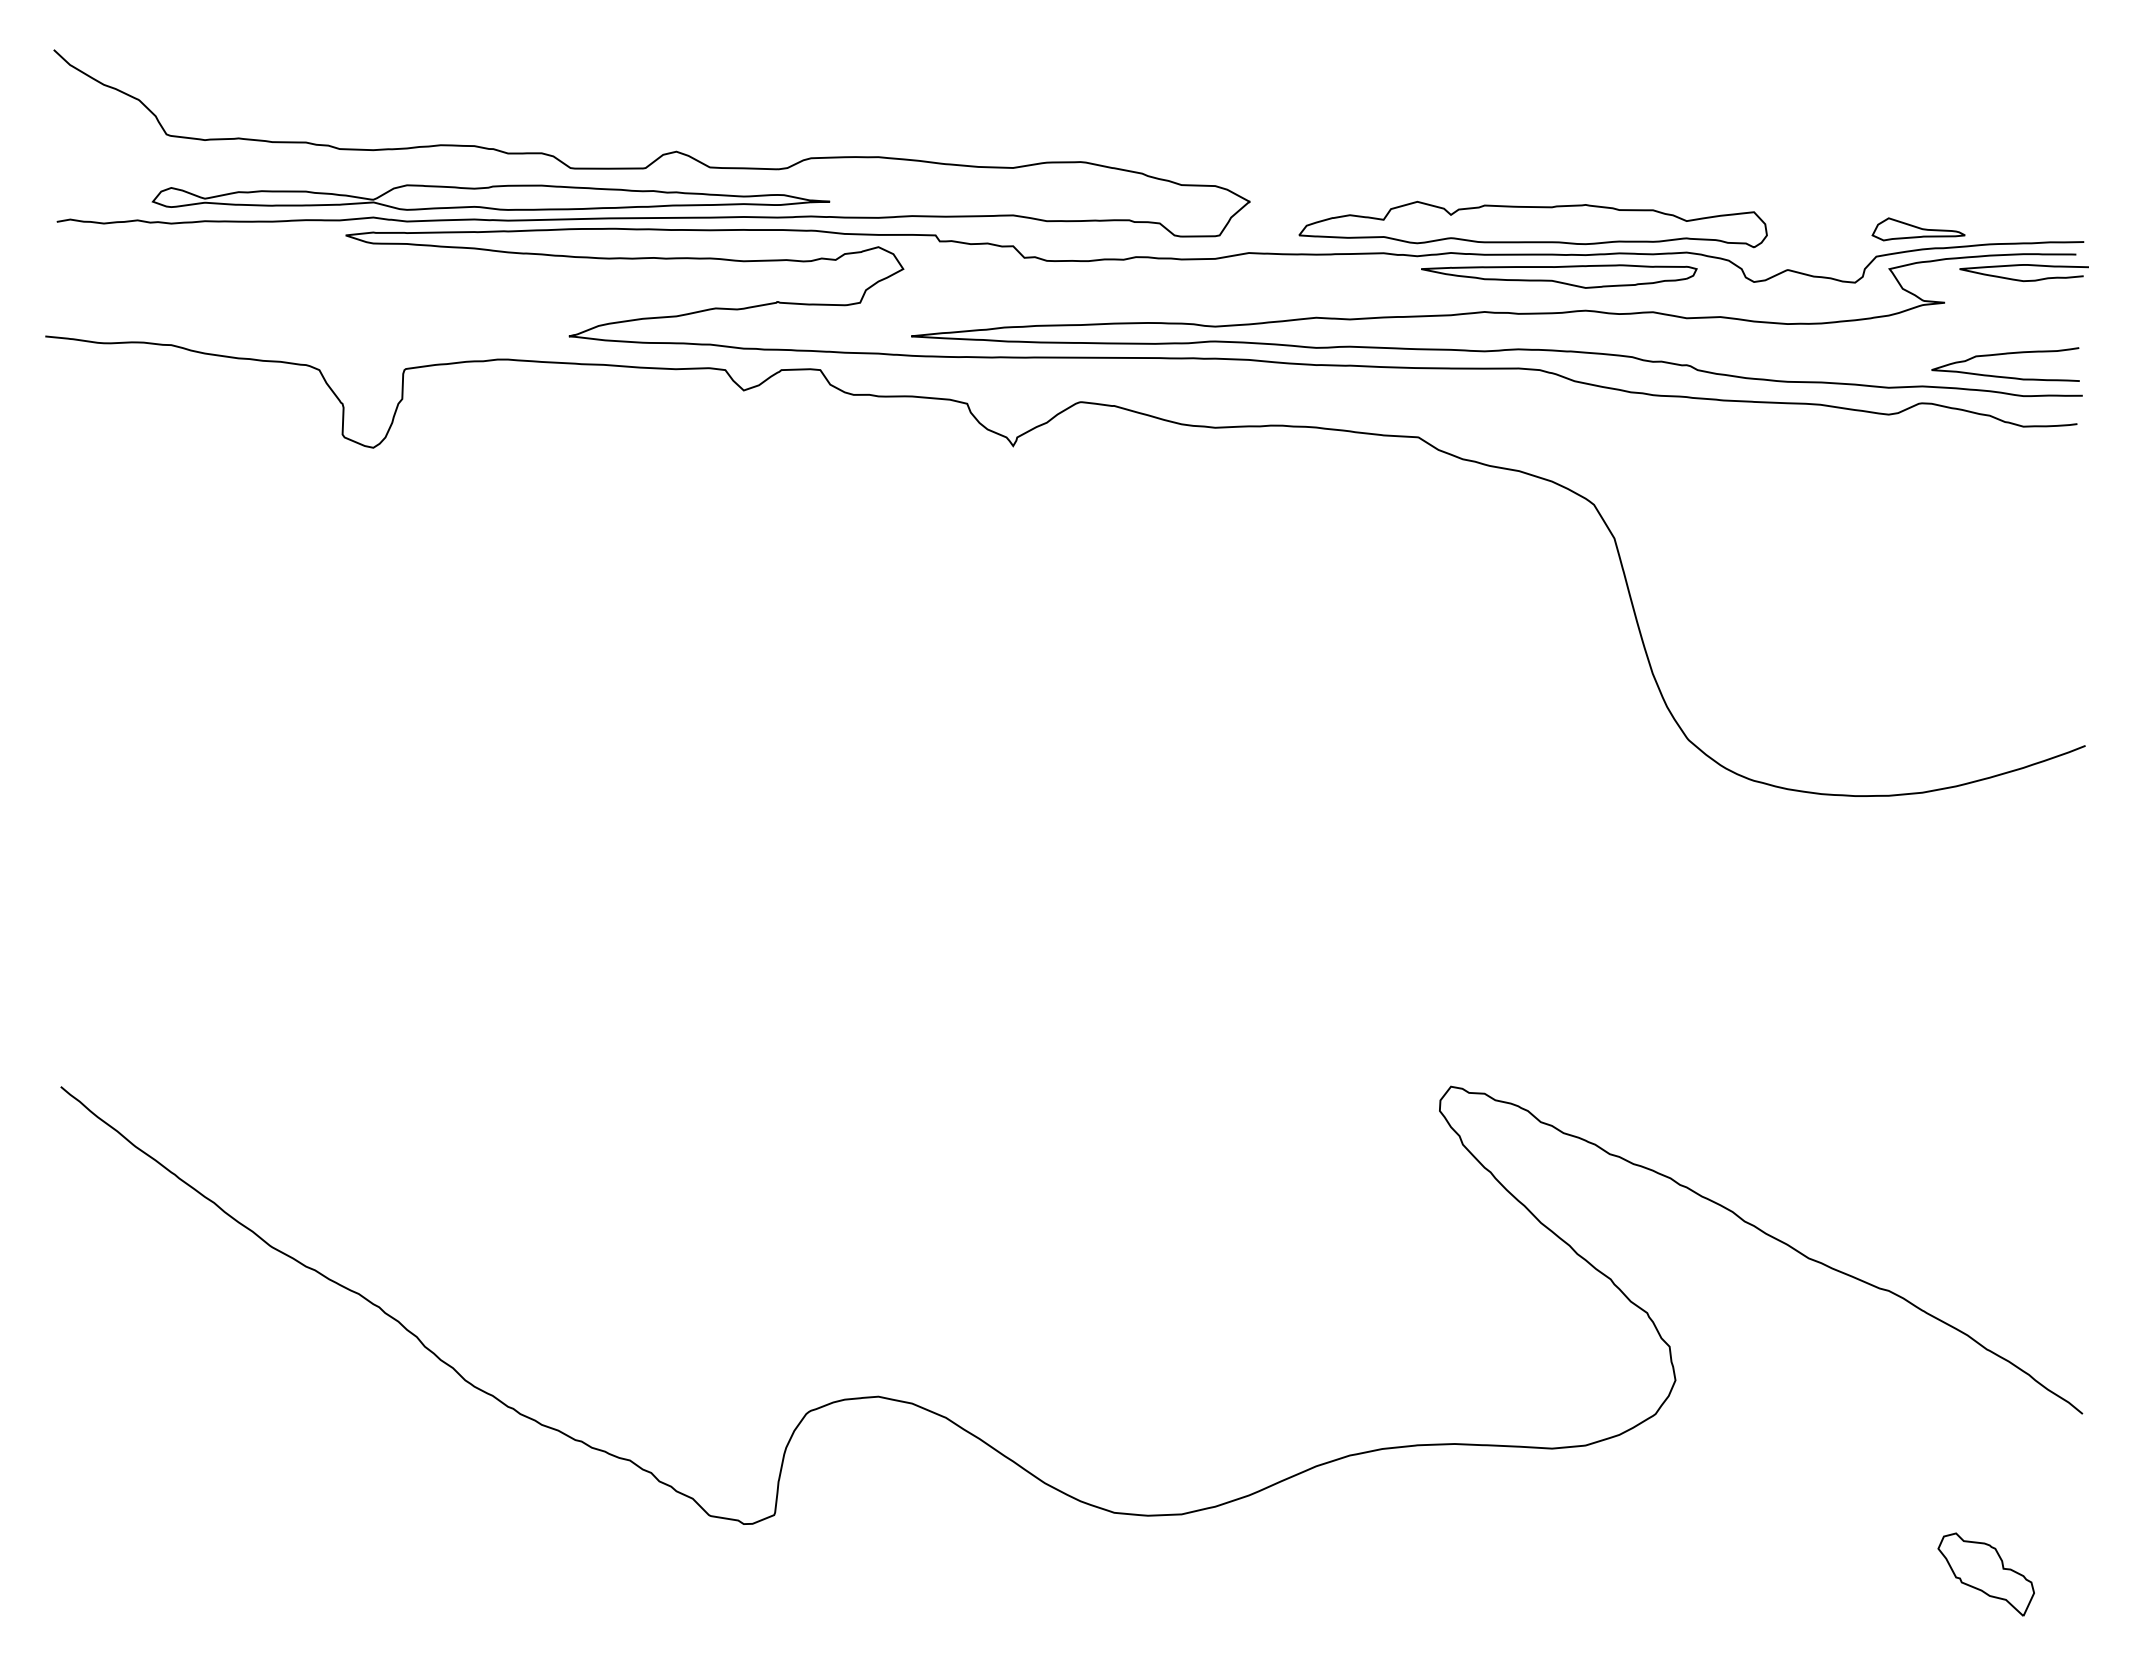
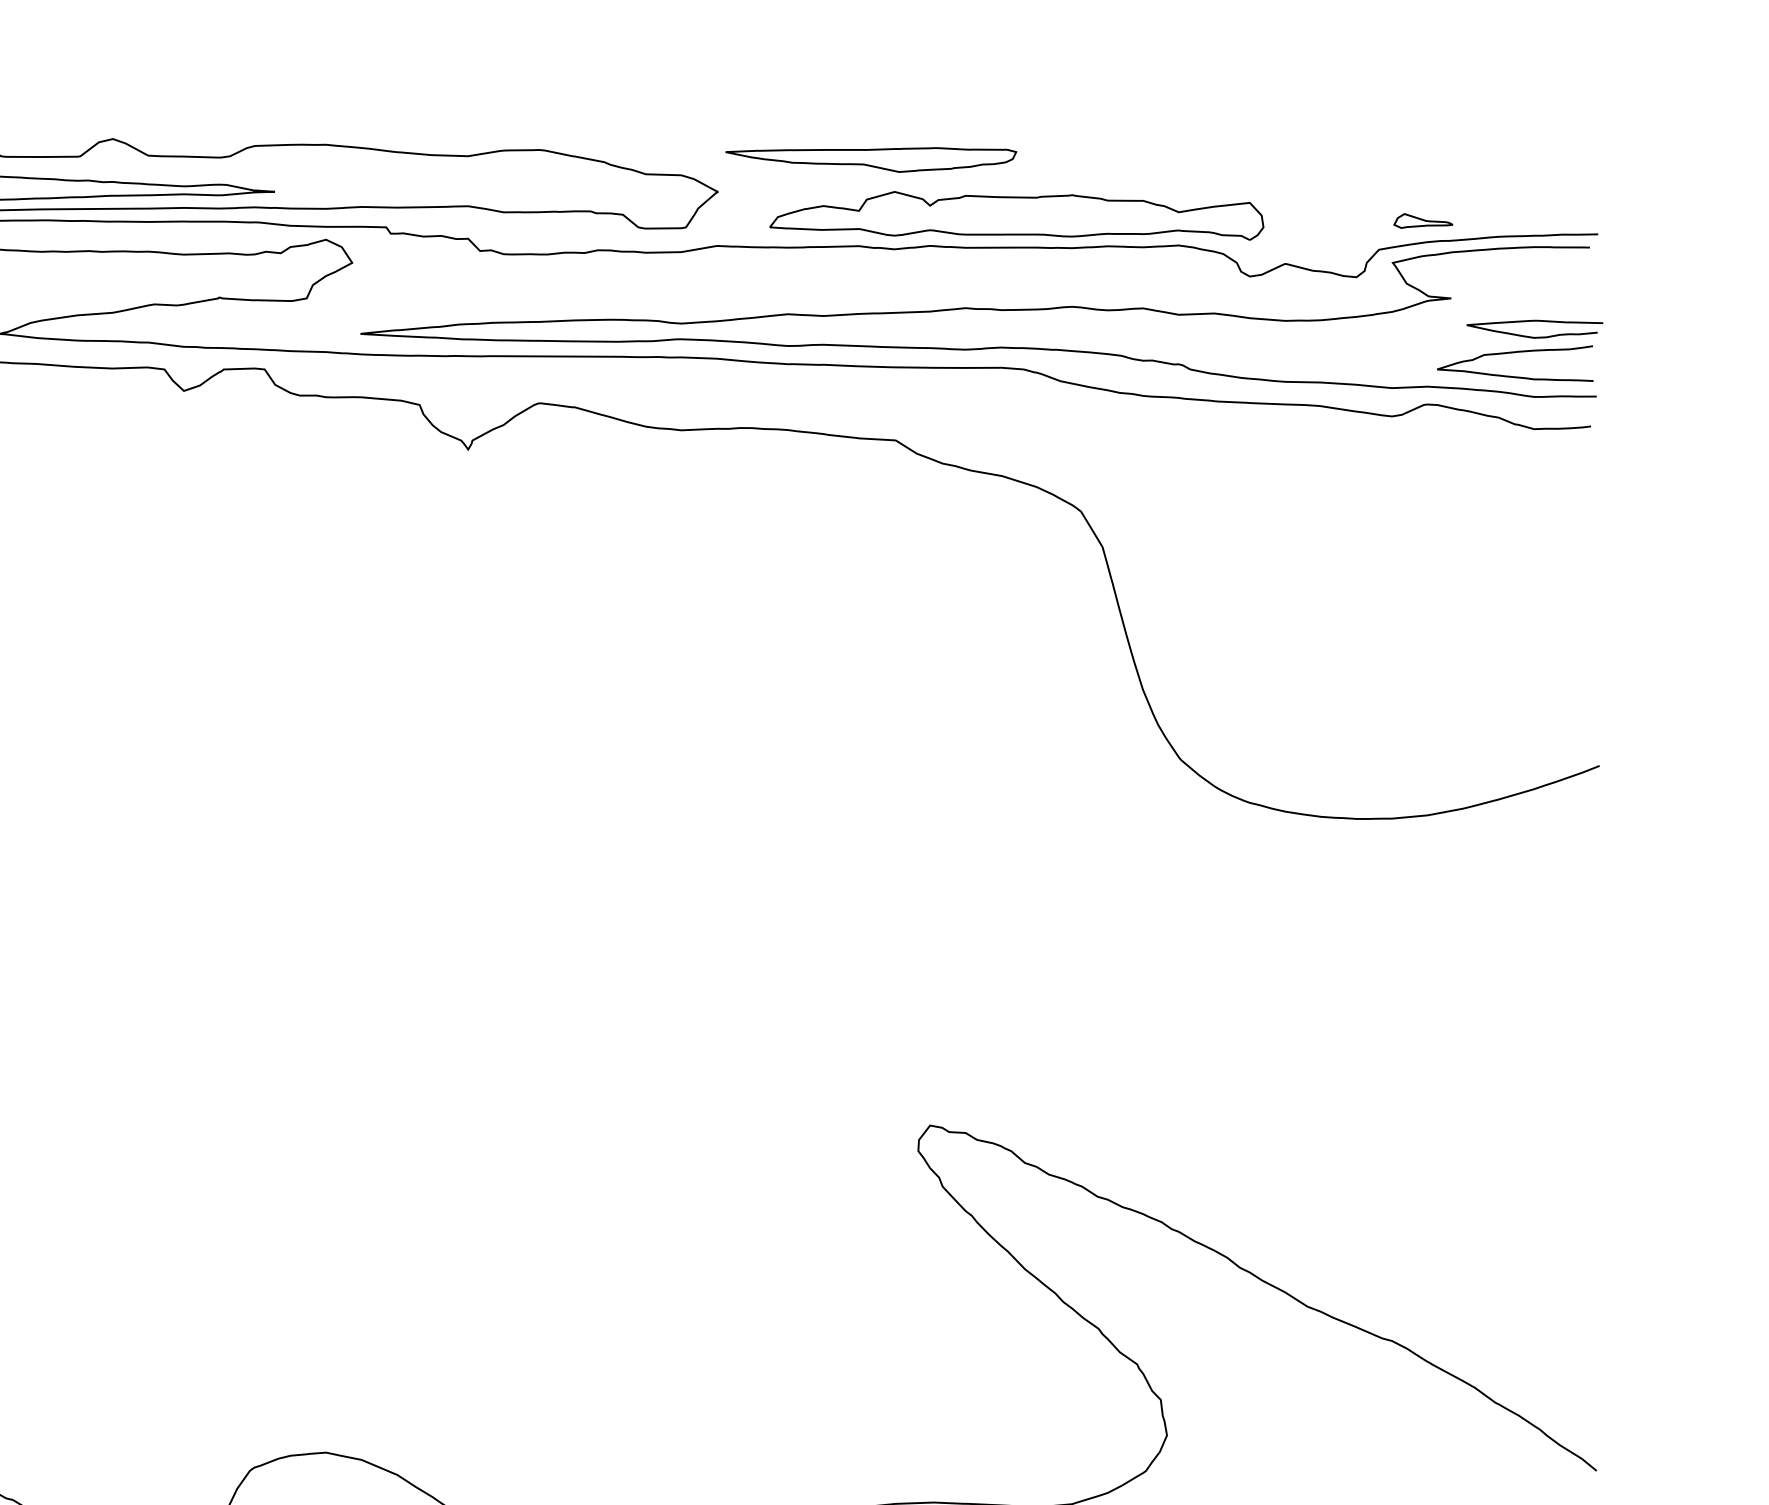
part: (1918, 229) -> (1423, 221), size x0.6
part: (1559, 276) -> (871, 159), moved
curve: (2020, 279) -> (1531, 336), moved

